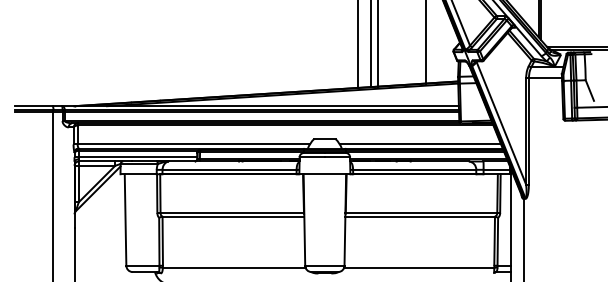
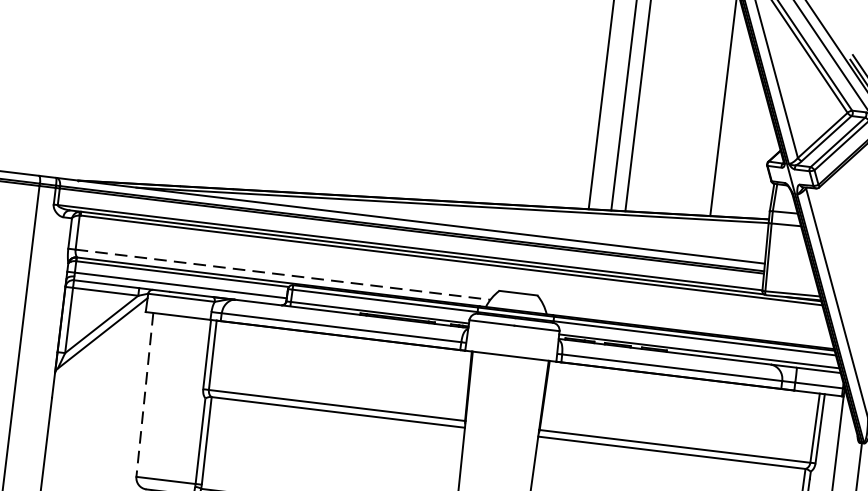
line: (194, 144) -> (284, 274), solid -> dashed
line: (420, 144) -> (688, 323), removed
line: (125, 220) -> (144, 395), solid -> dashed

